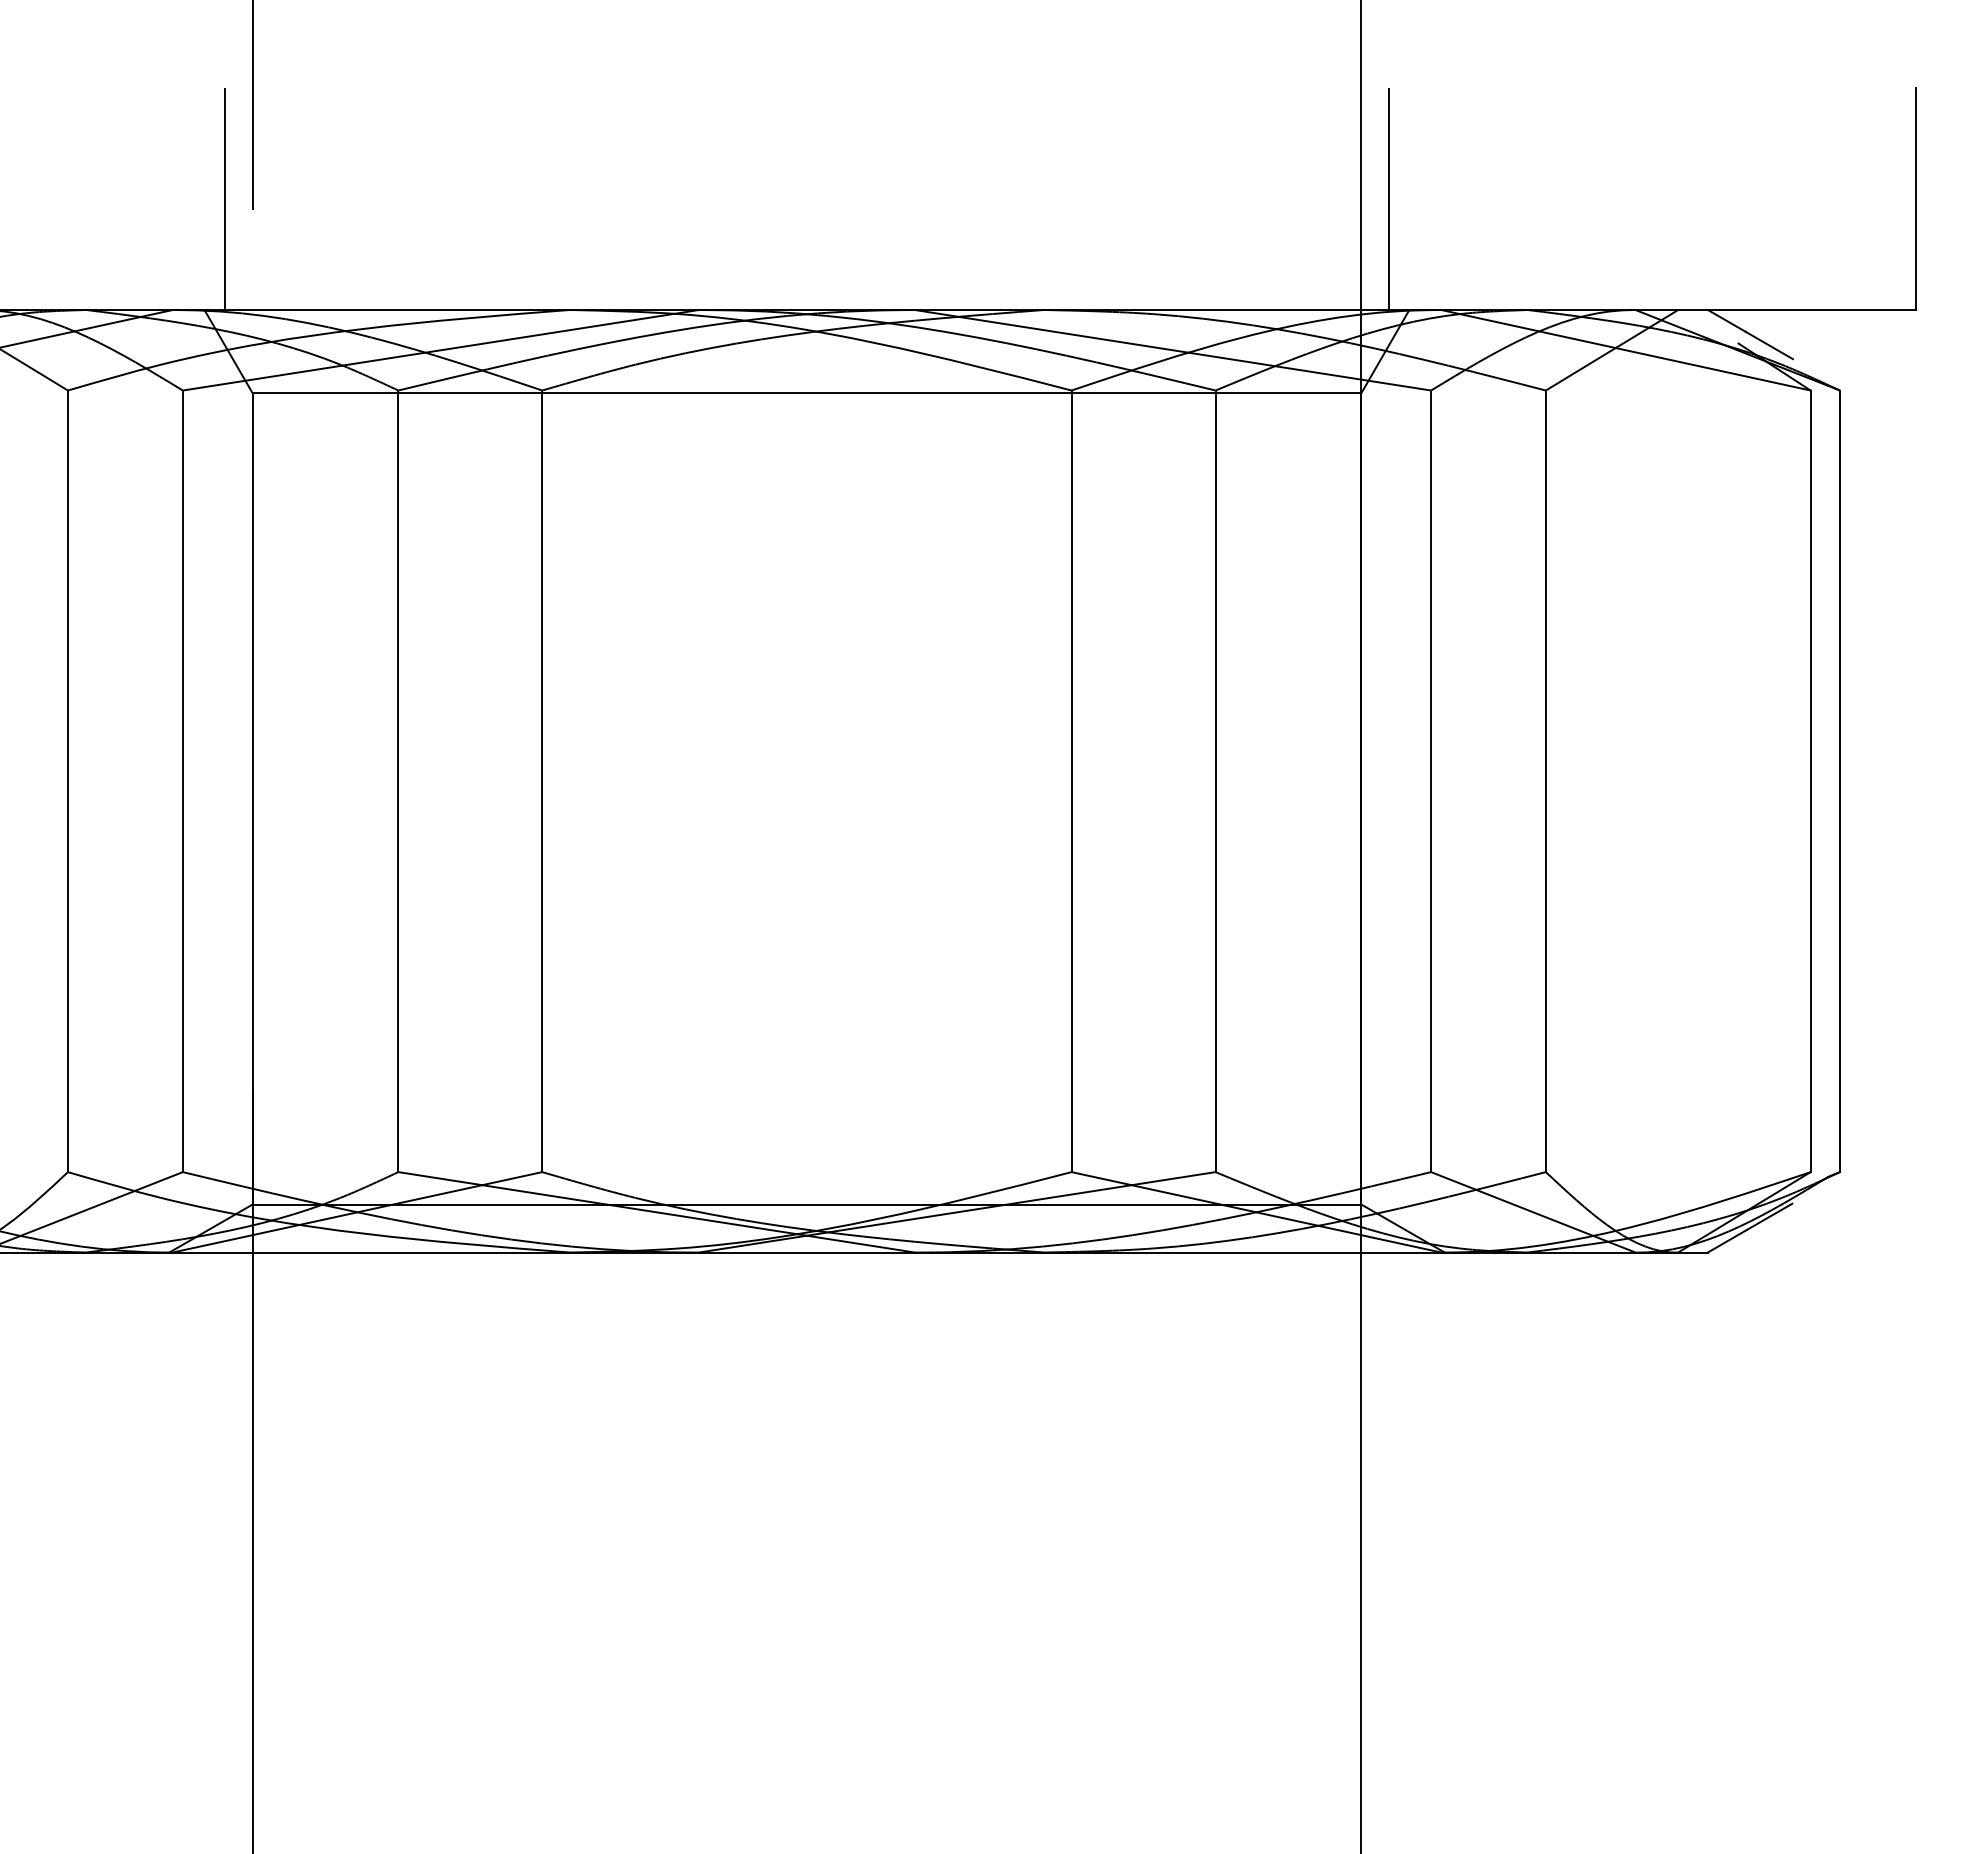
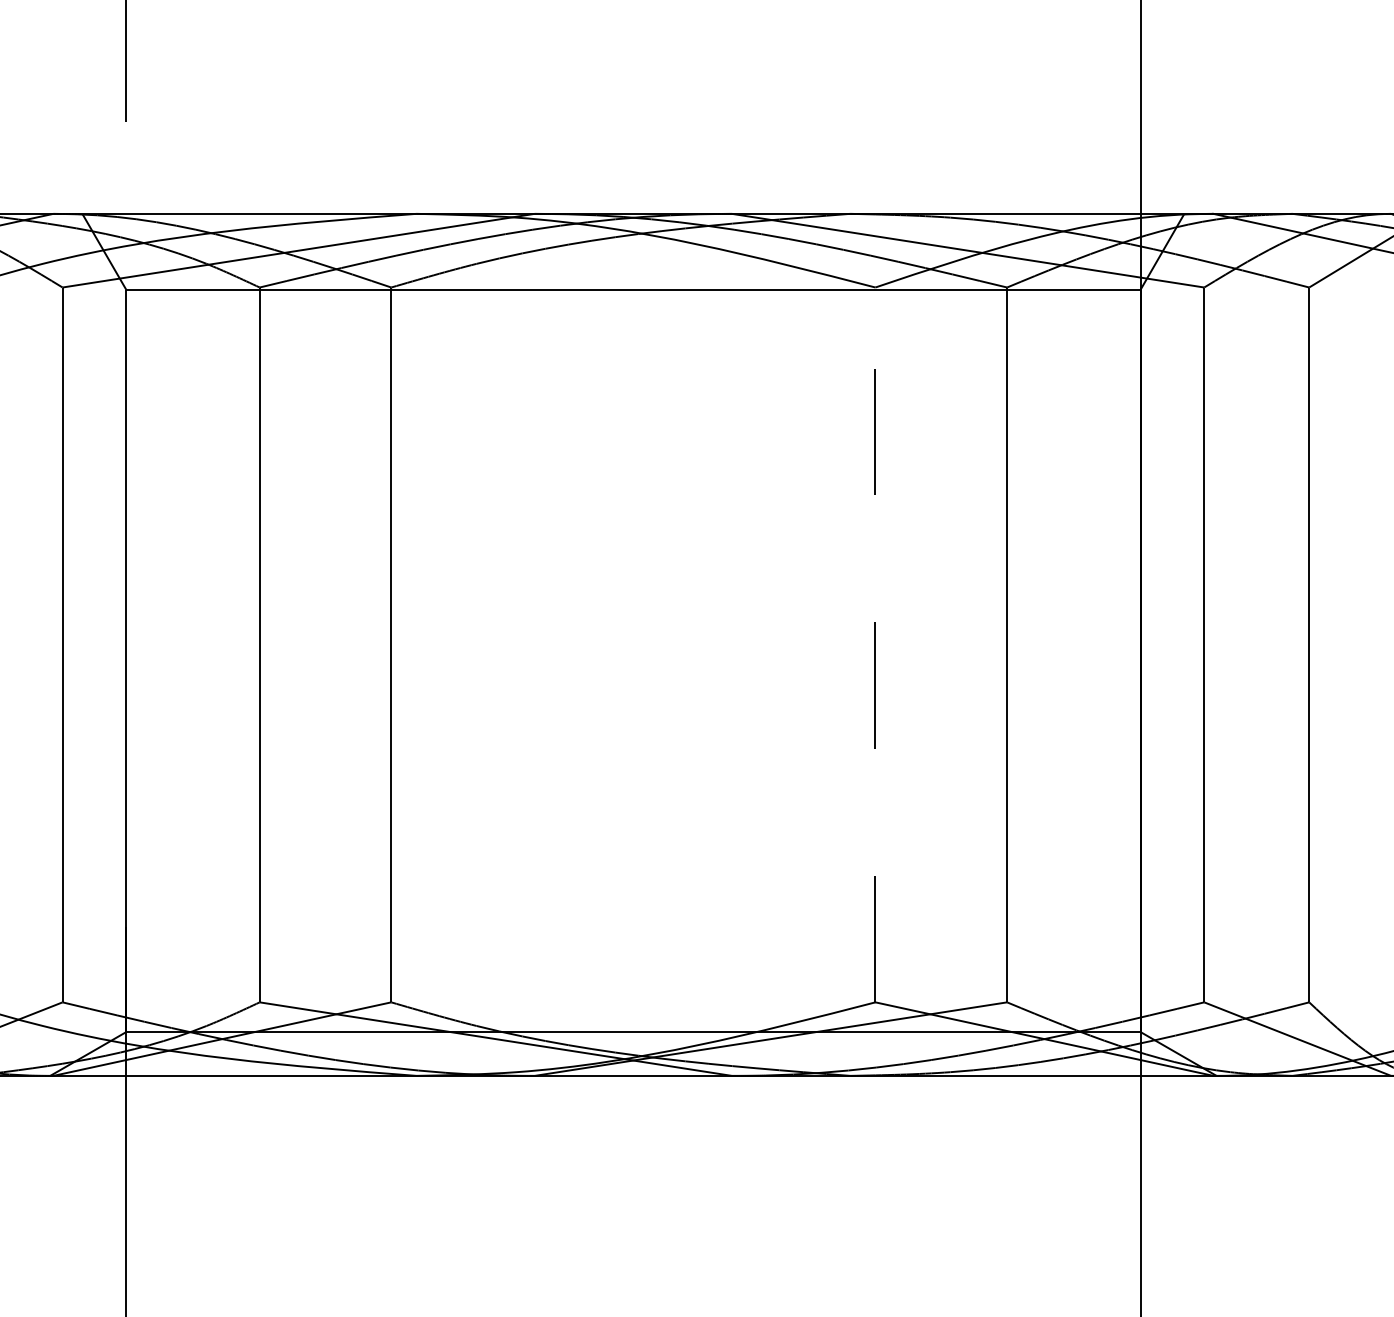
line: (224, 199) -> (100, 112), removed
line: (1389, 199) -> (1166, 112), removed
line: (1071, 781) -> (875, 645), solid -> dashed

